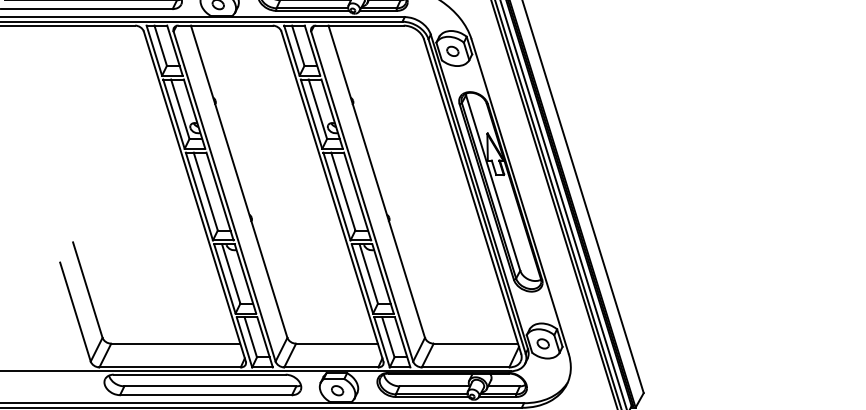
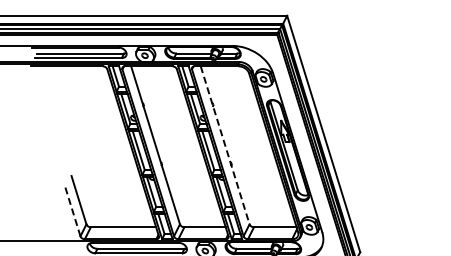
line: (377, 182) -> (225, 145), solid -> dashed
line: (74, 310) -> (72, 210), solid -> dashed

